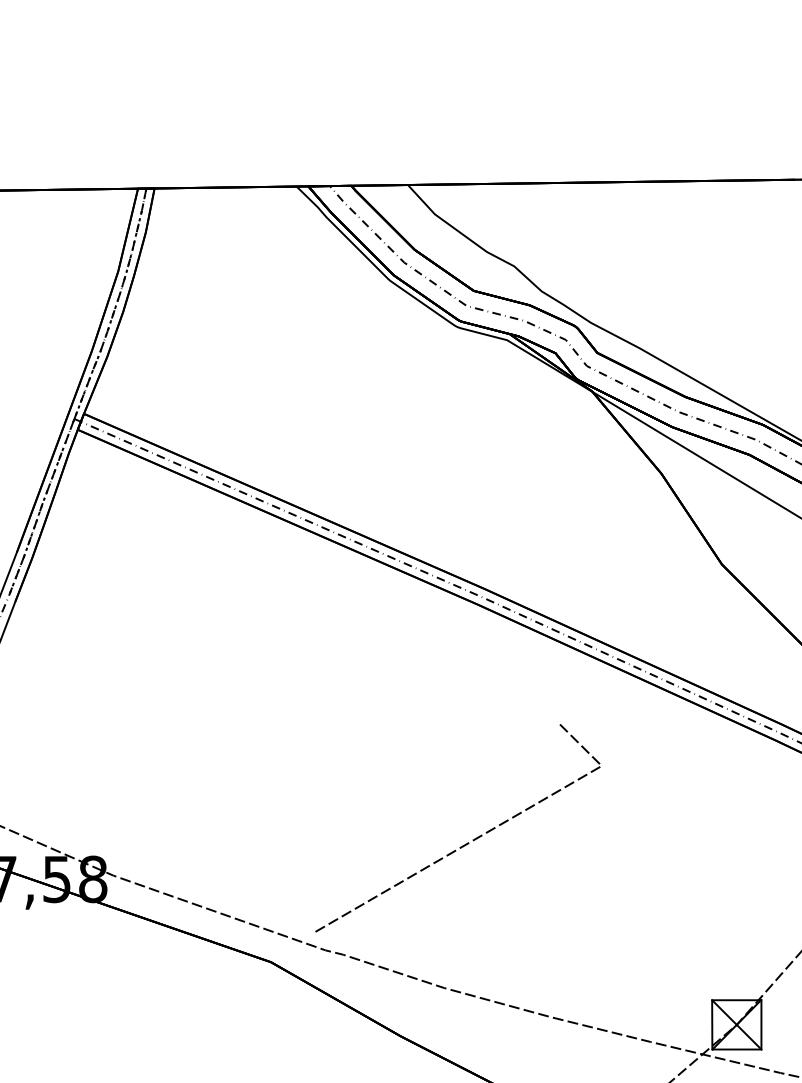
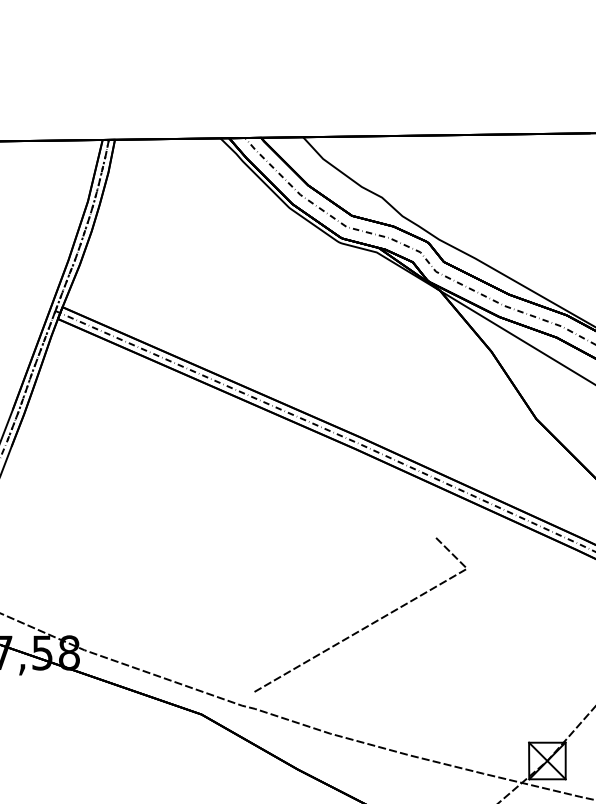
line: (464, 843) -> (365, 626), moved

